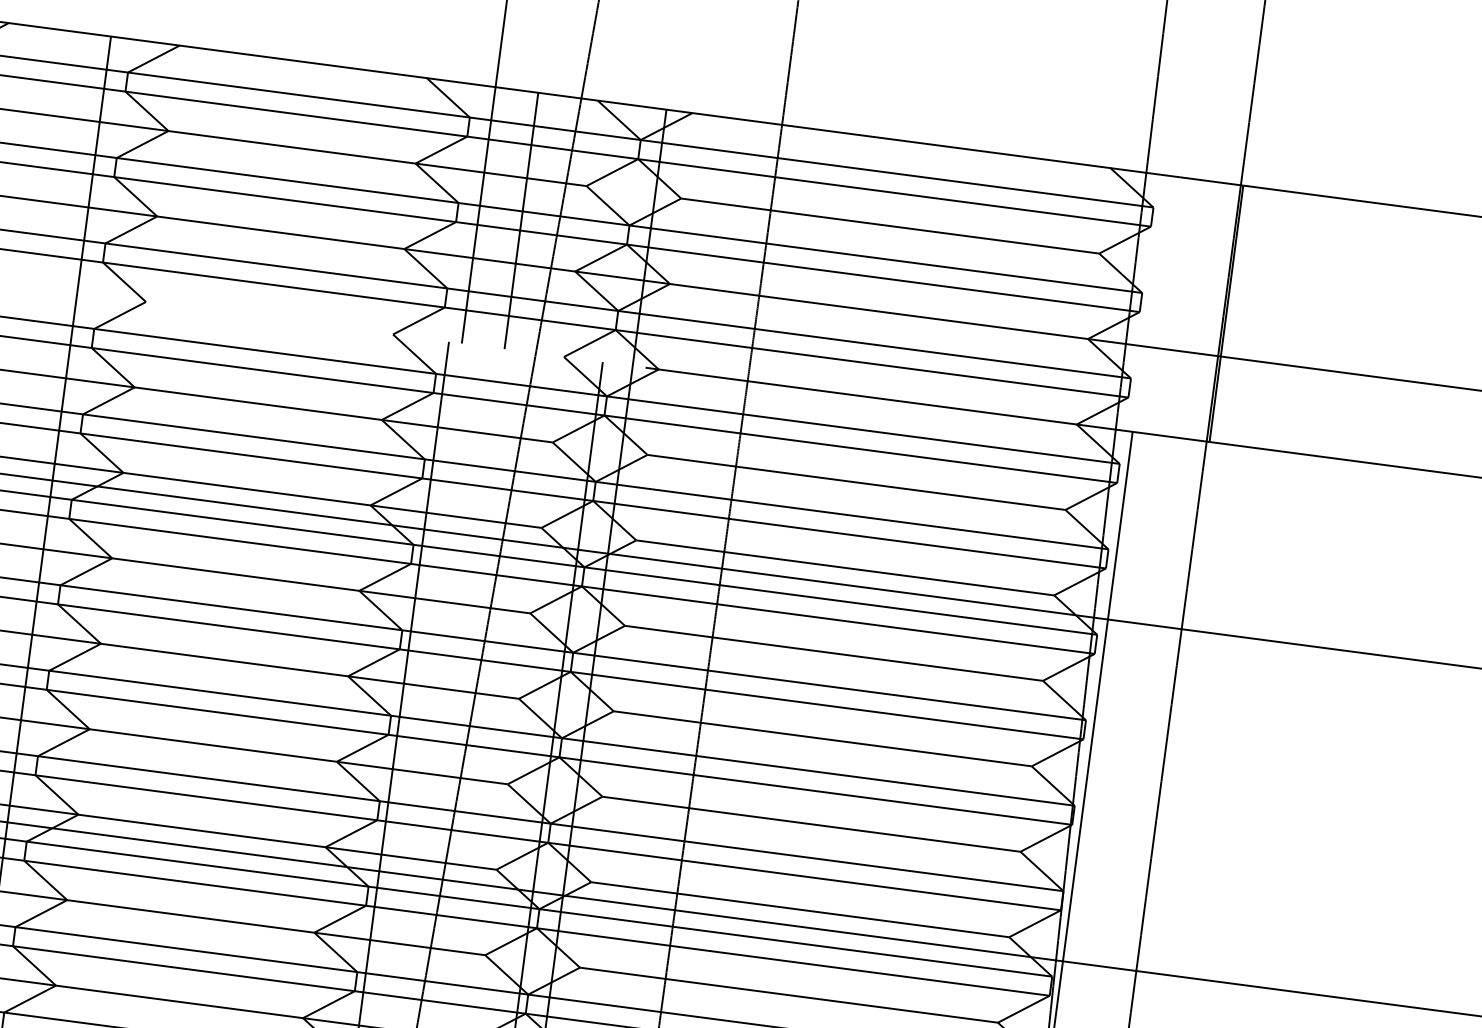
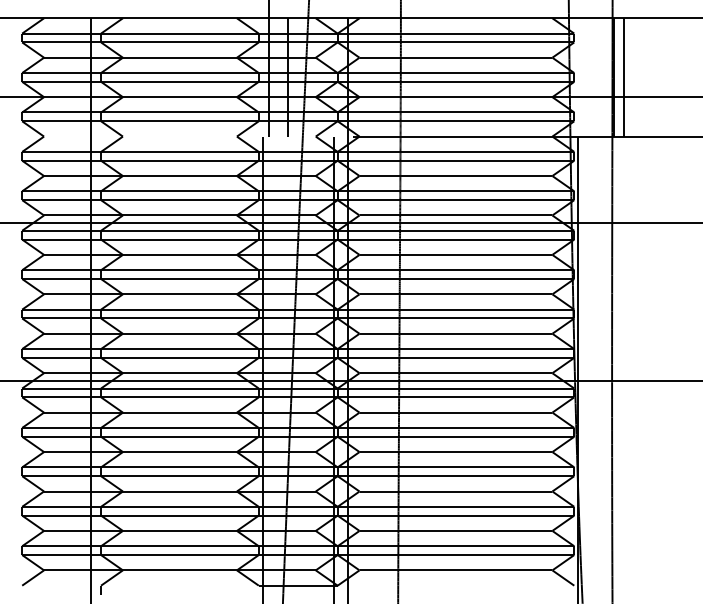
line: (1247, 316) -> (623, 77), added

